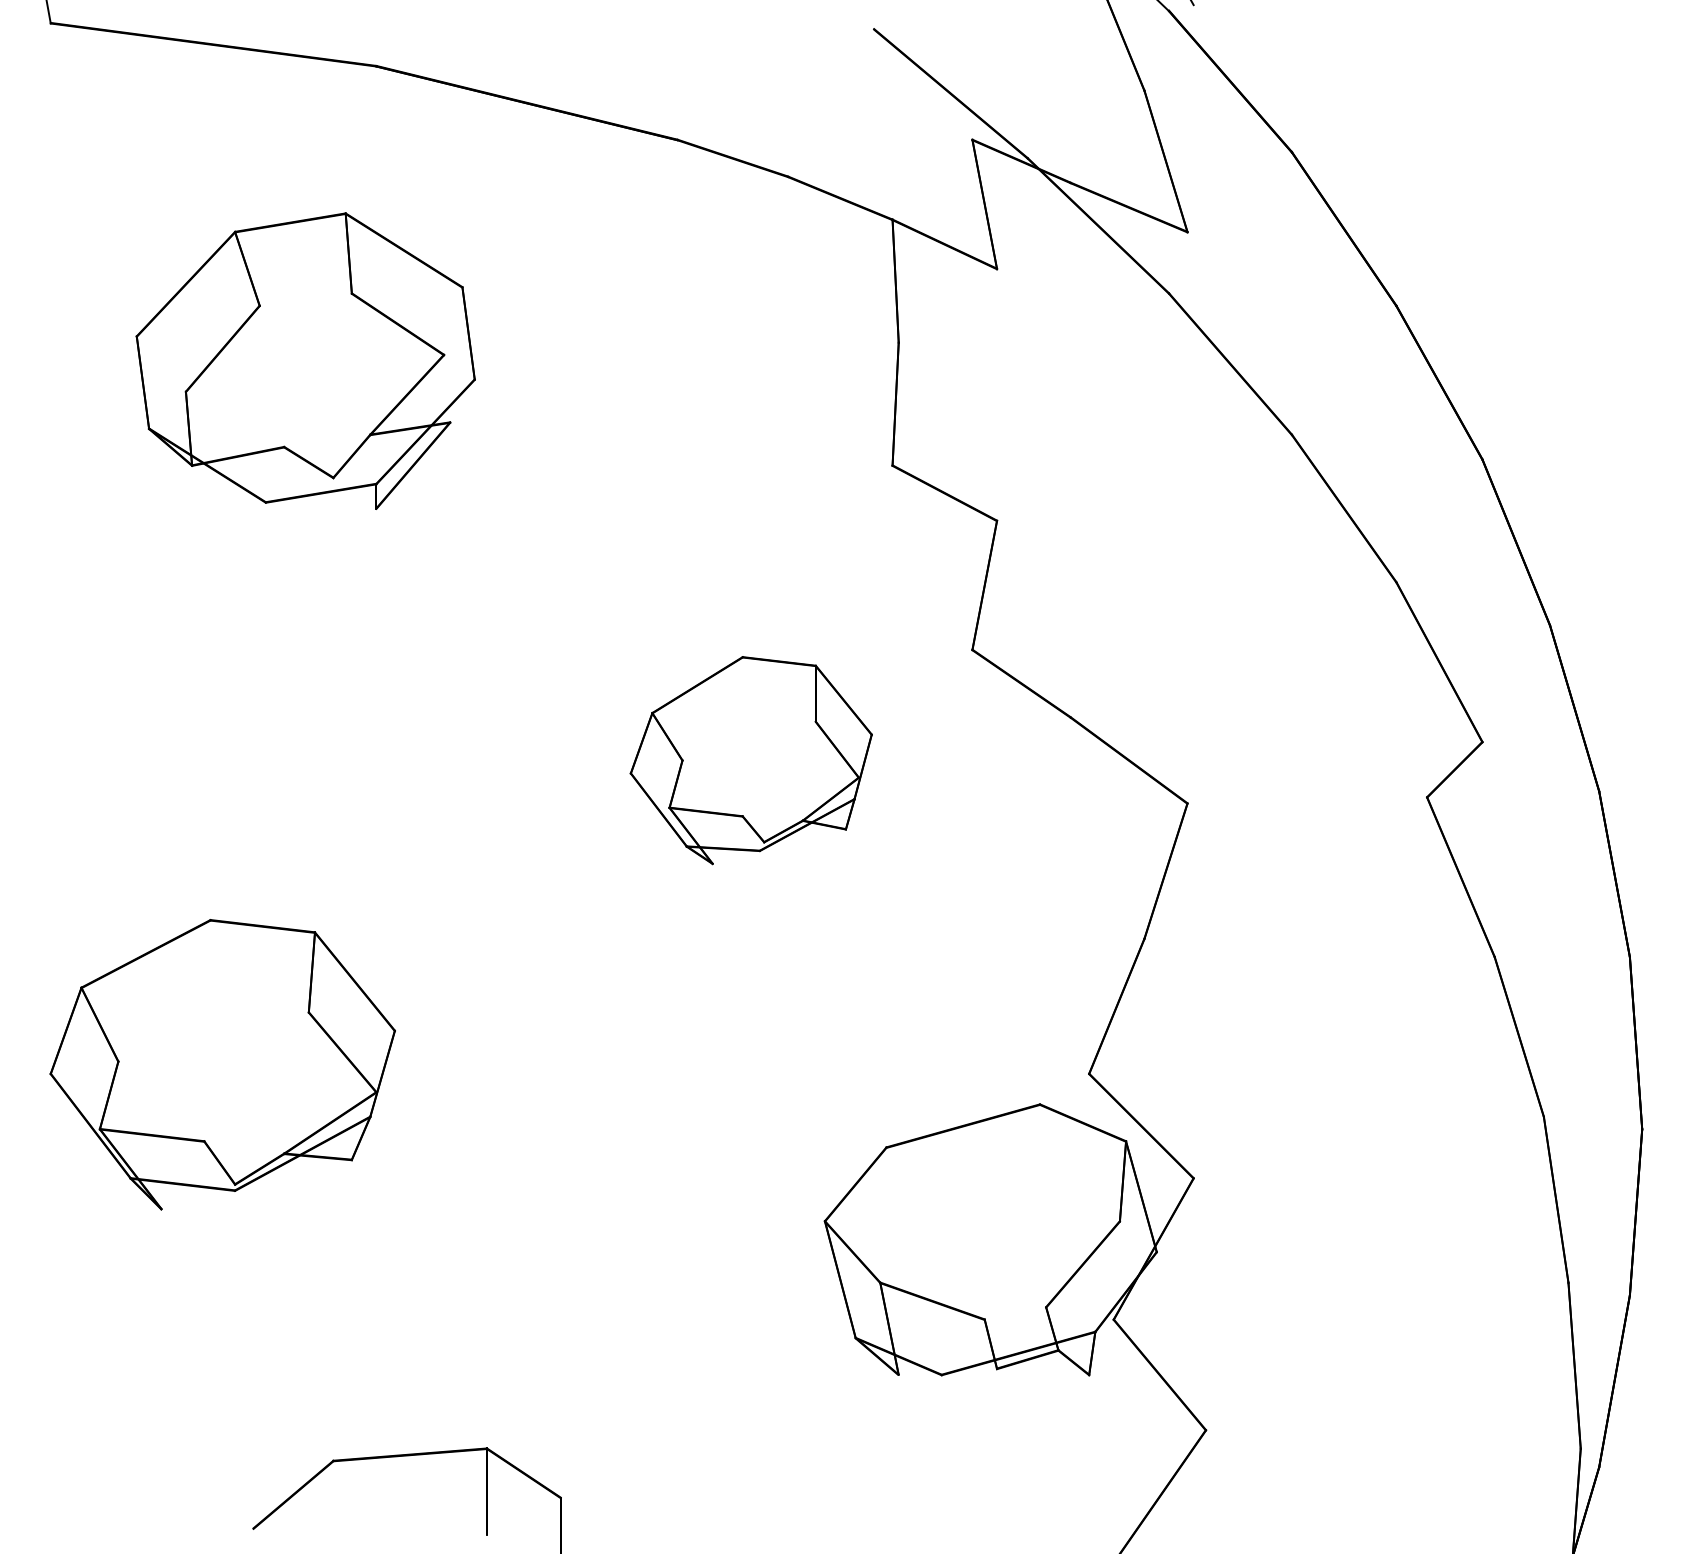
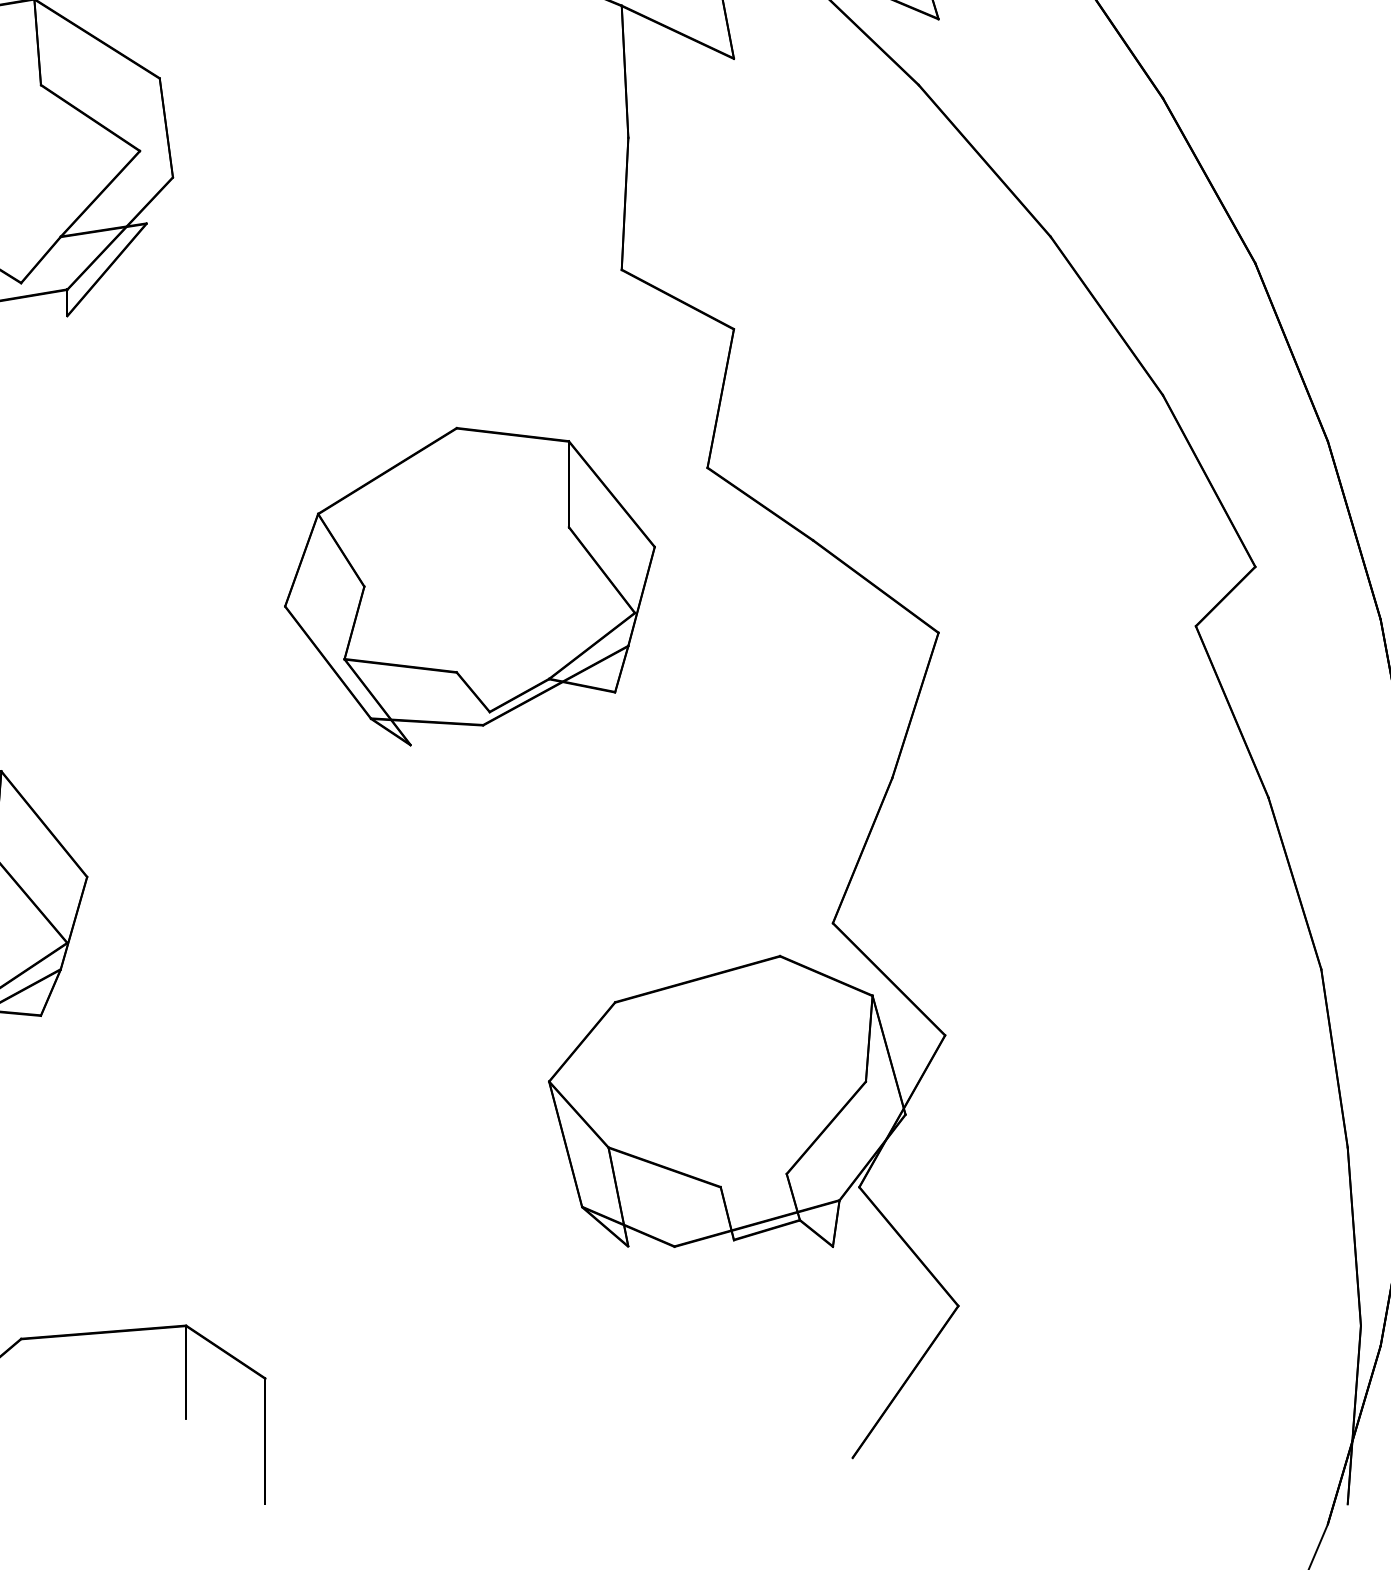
part: (751, 760) -> (470, 586), size x1.43

